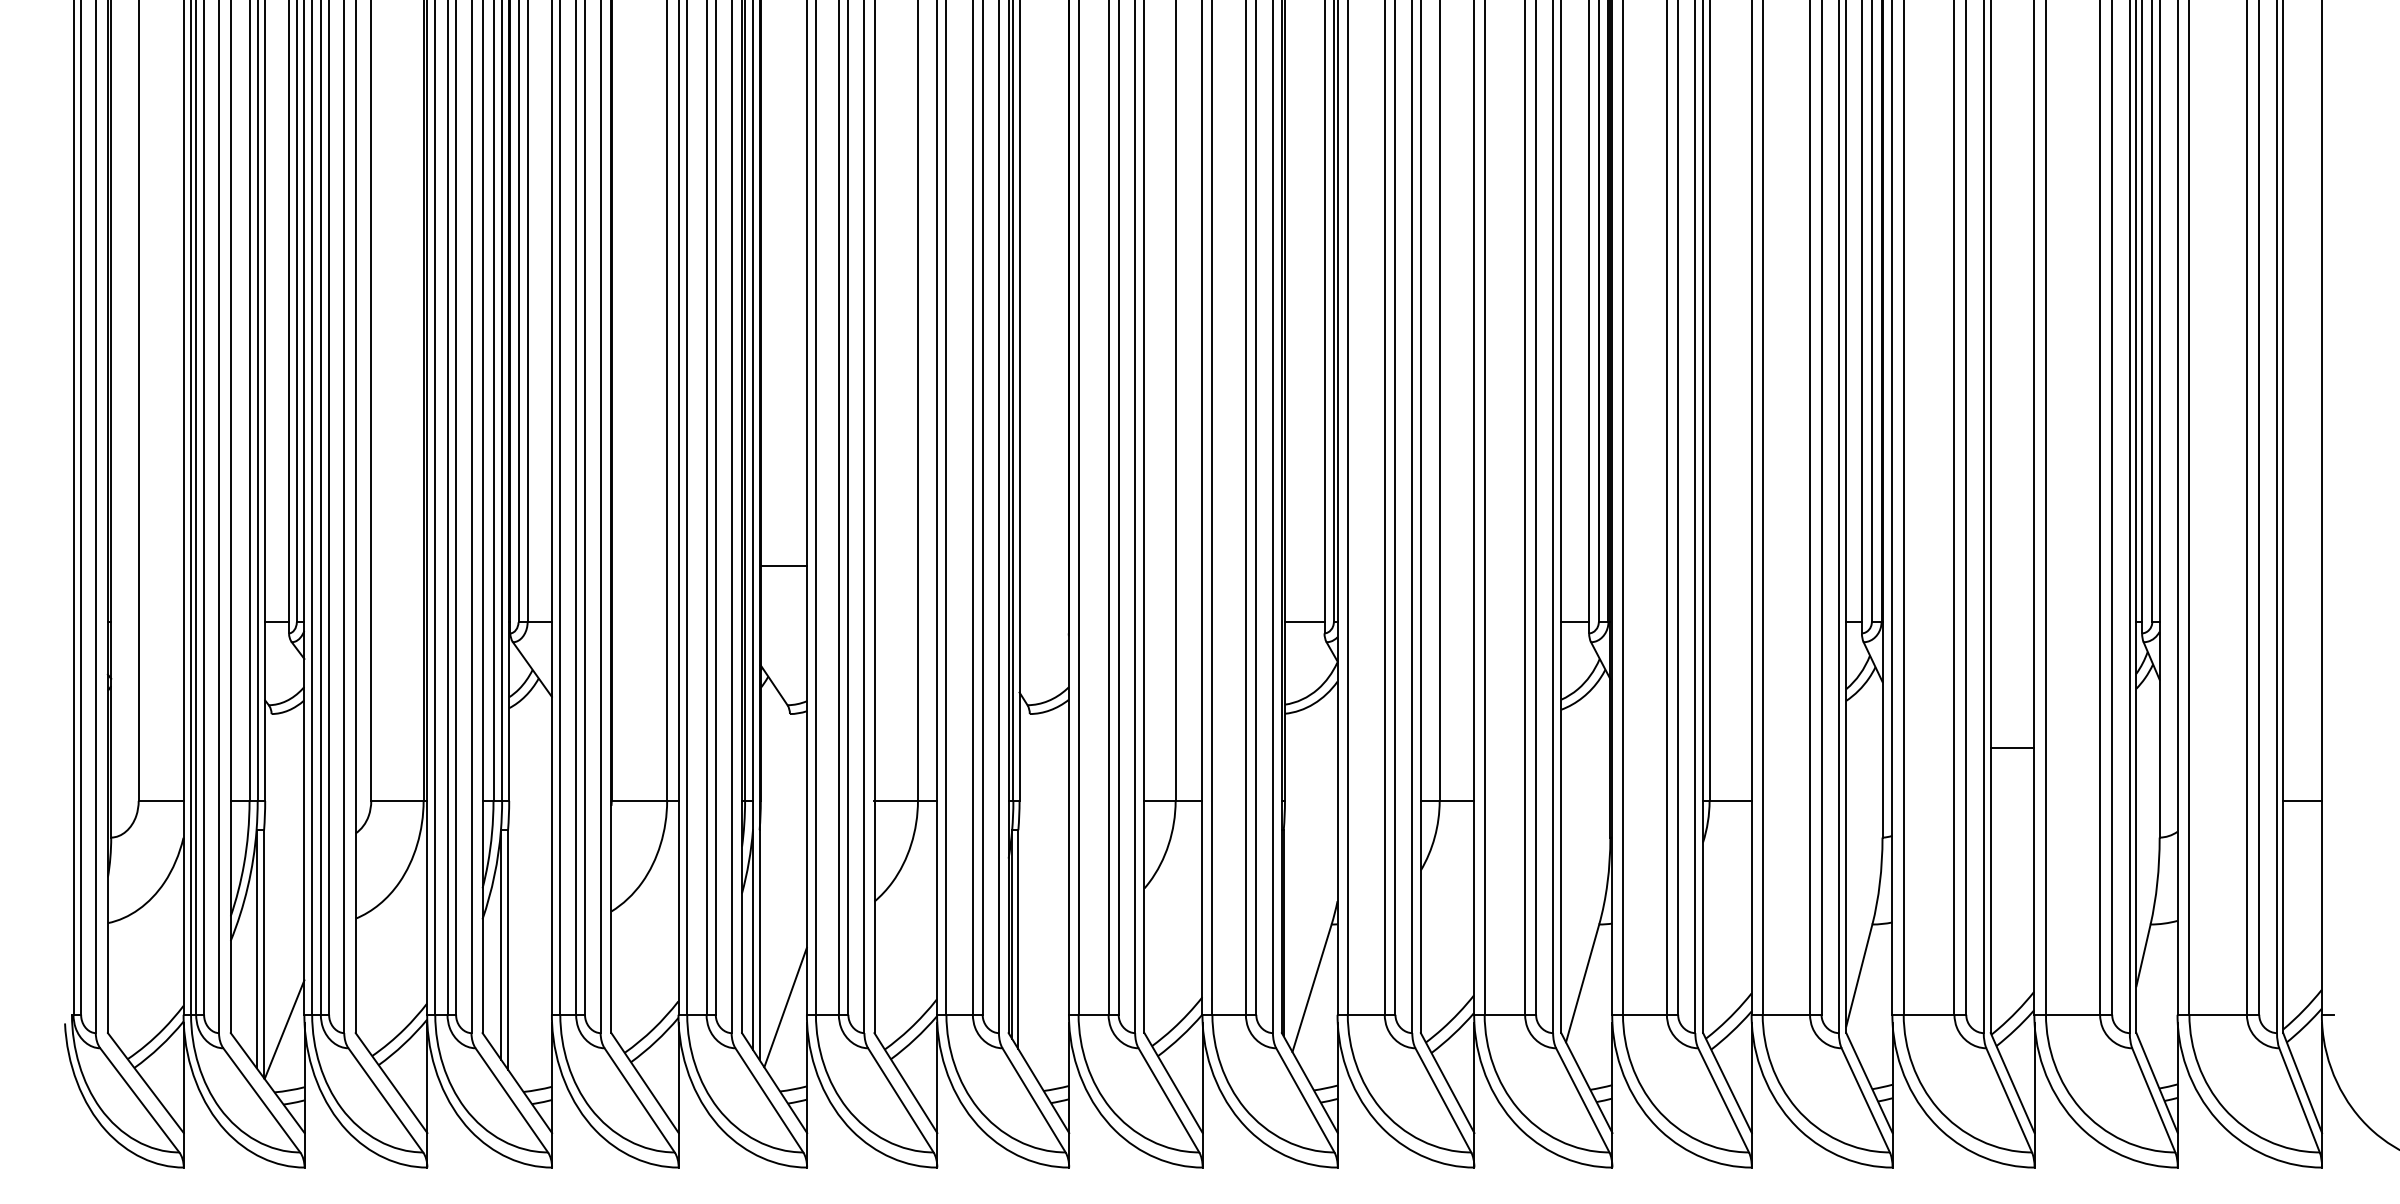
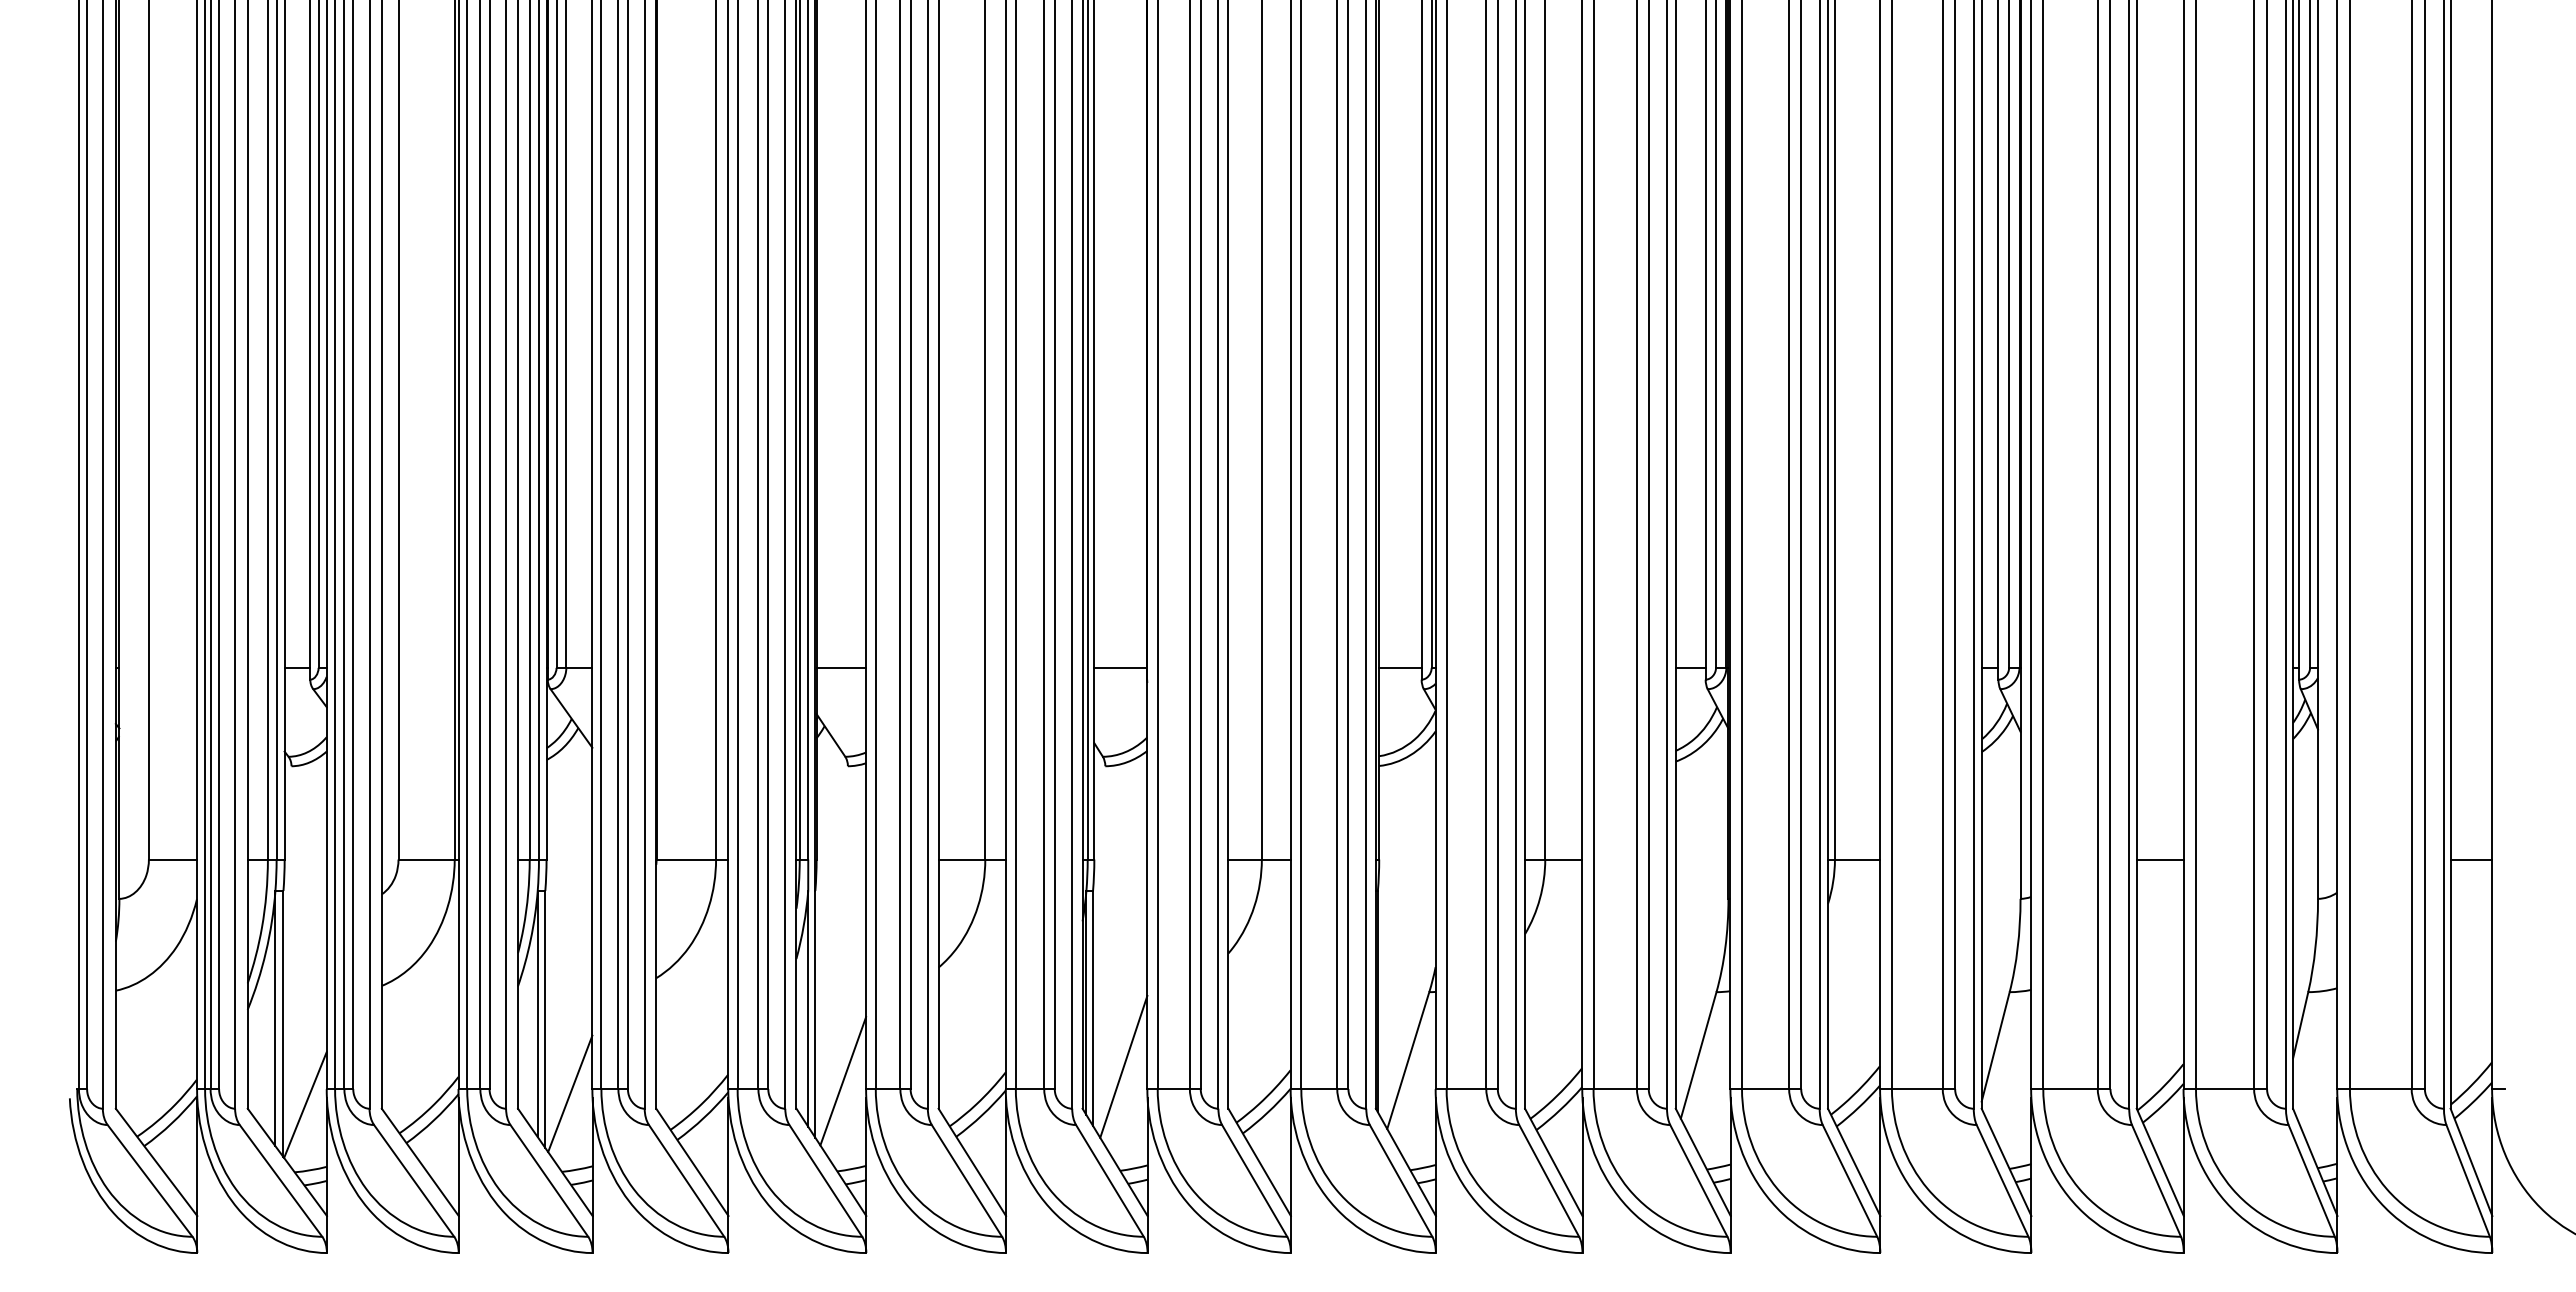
line: (783, 566) -> (841, 667), moved
line: (1043, 622) -> (1120, 667), added
line: (2011, 747) -> (2159, 859), moved
line: (1046, 993) -> (1123, 1066), added
line: (531, 1018) -> (570, 1093), added

